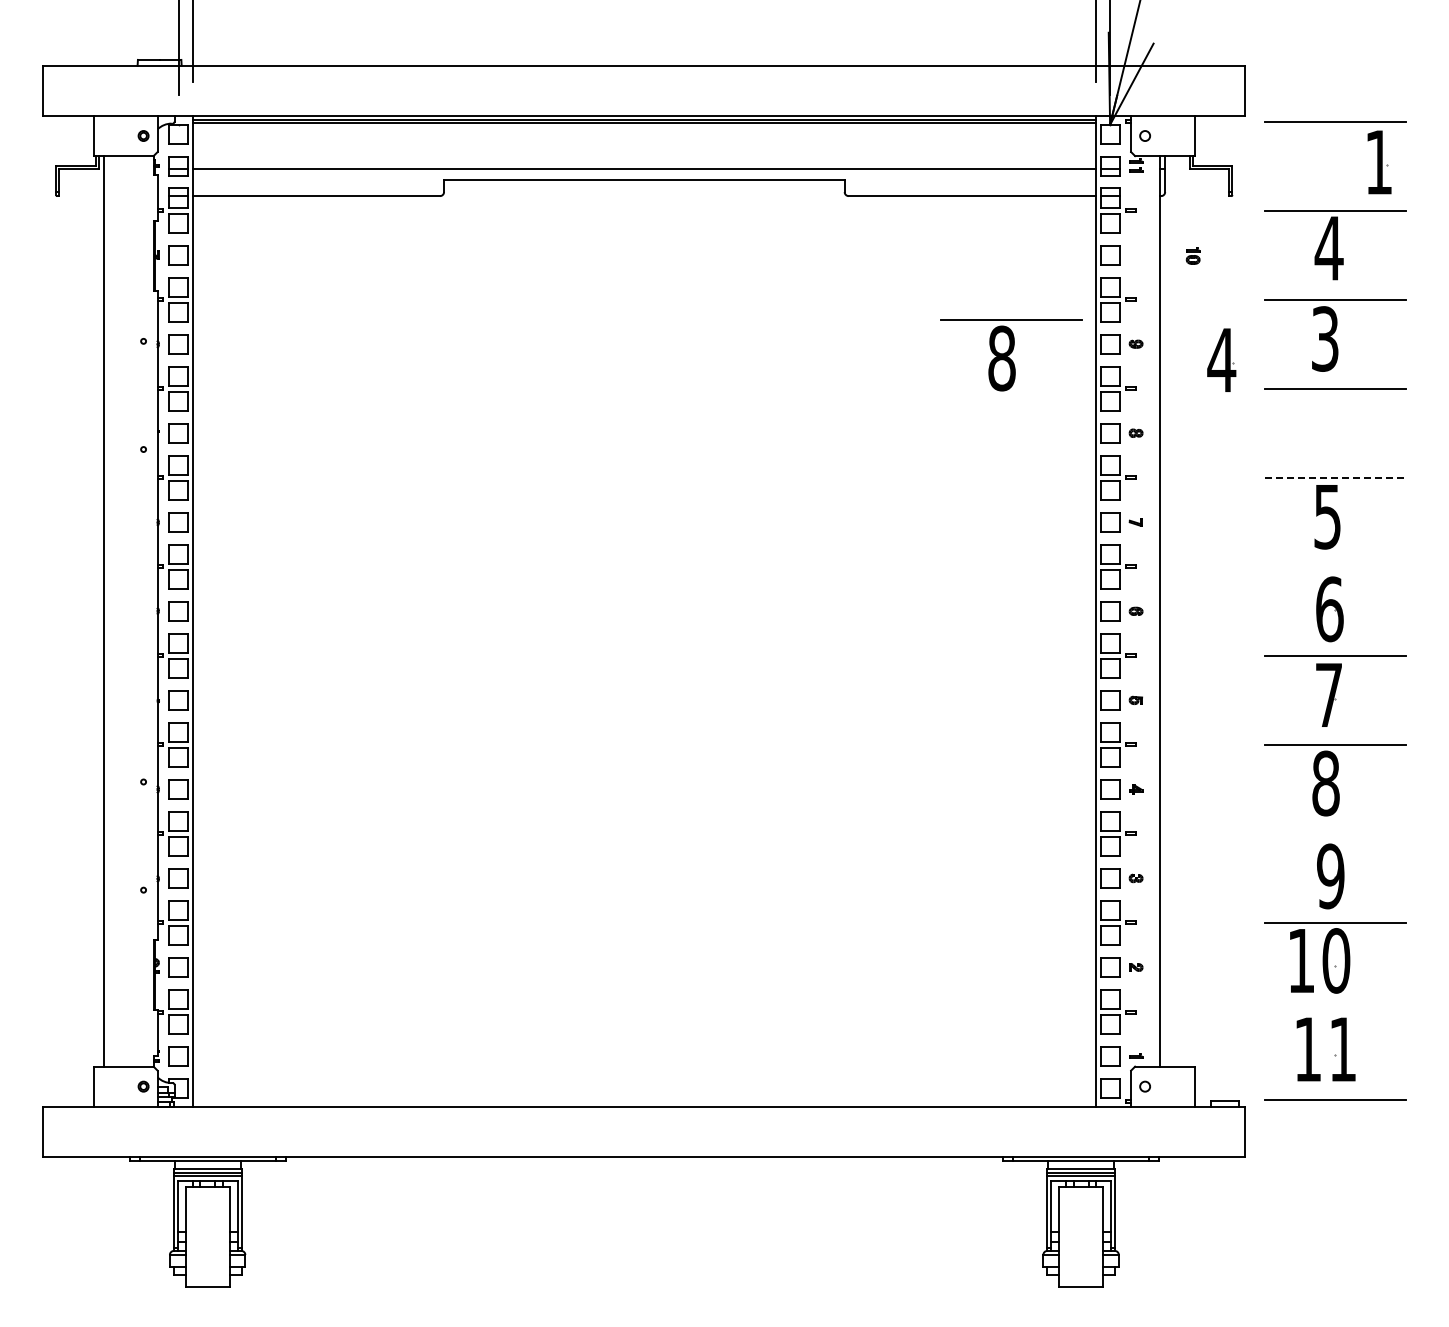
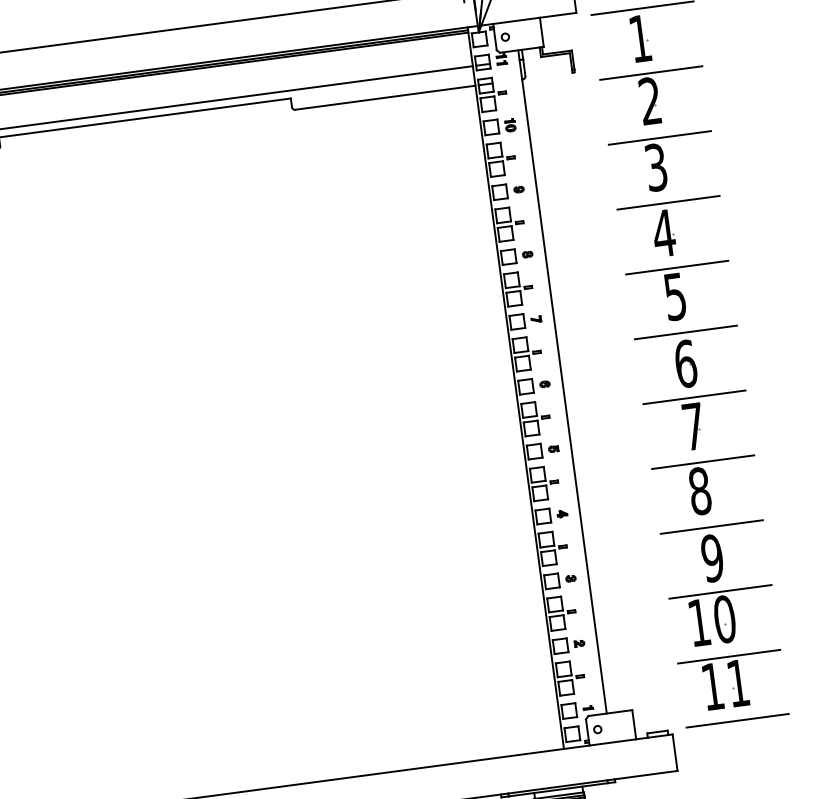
part: (1379, 162) -> (640, 38), moved
text: (1328, 247) -> (649, 100), 4 -> 2
part: (1192, 255) -> (509, 125), moved
part: (1011, 355) -> (429, 210), removed
part: (1221, 359) -> (663, 232), moved
line: (1335, 477) -> (677, 267), dashed -> solid
line: (1335, 566) -> (685, 332), added
line: (1335, 833) -> (711, 526), added
line: (1335, 1012) -> (729, 657), added

